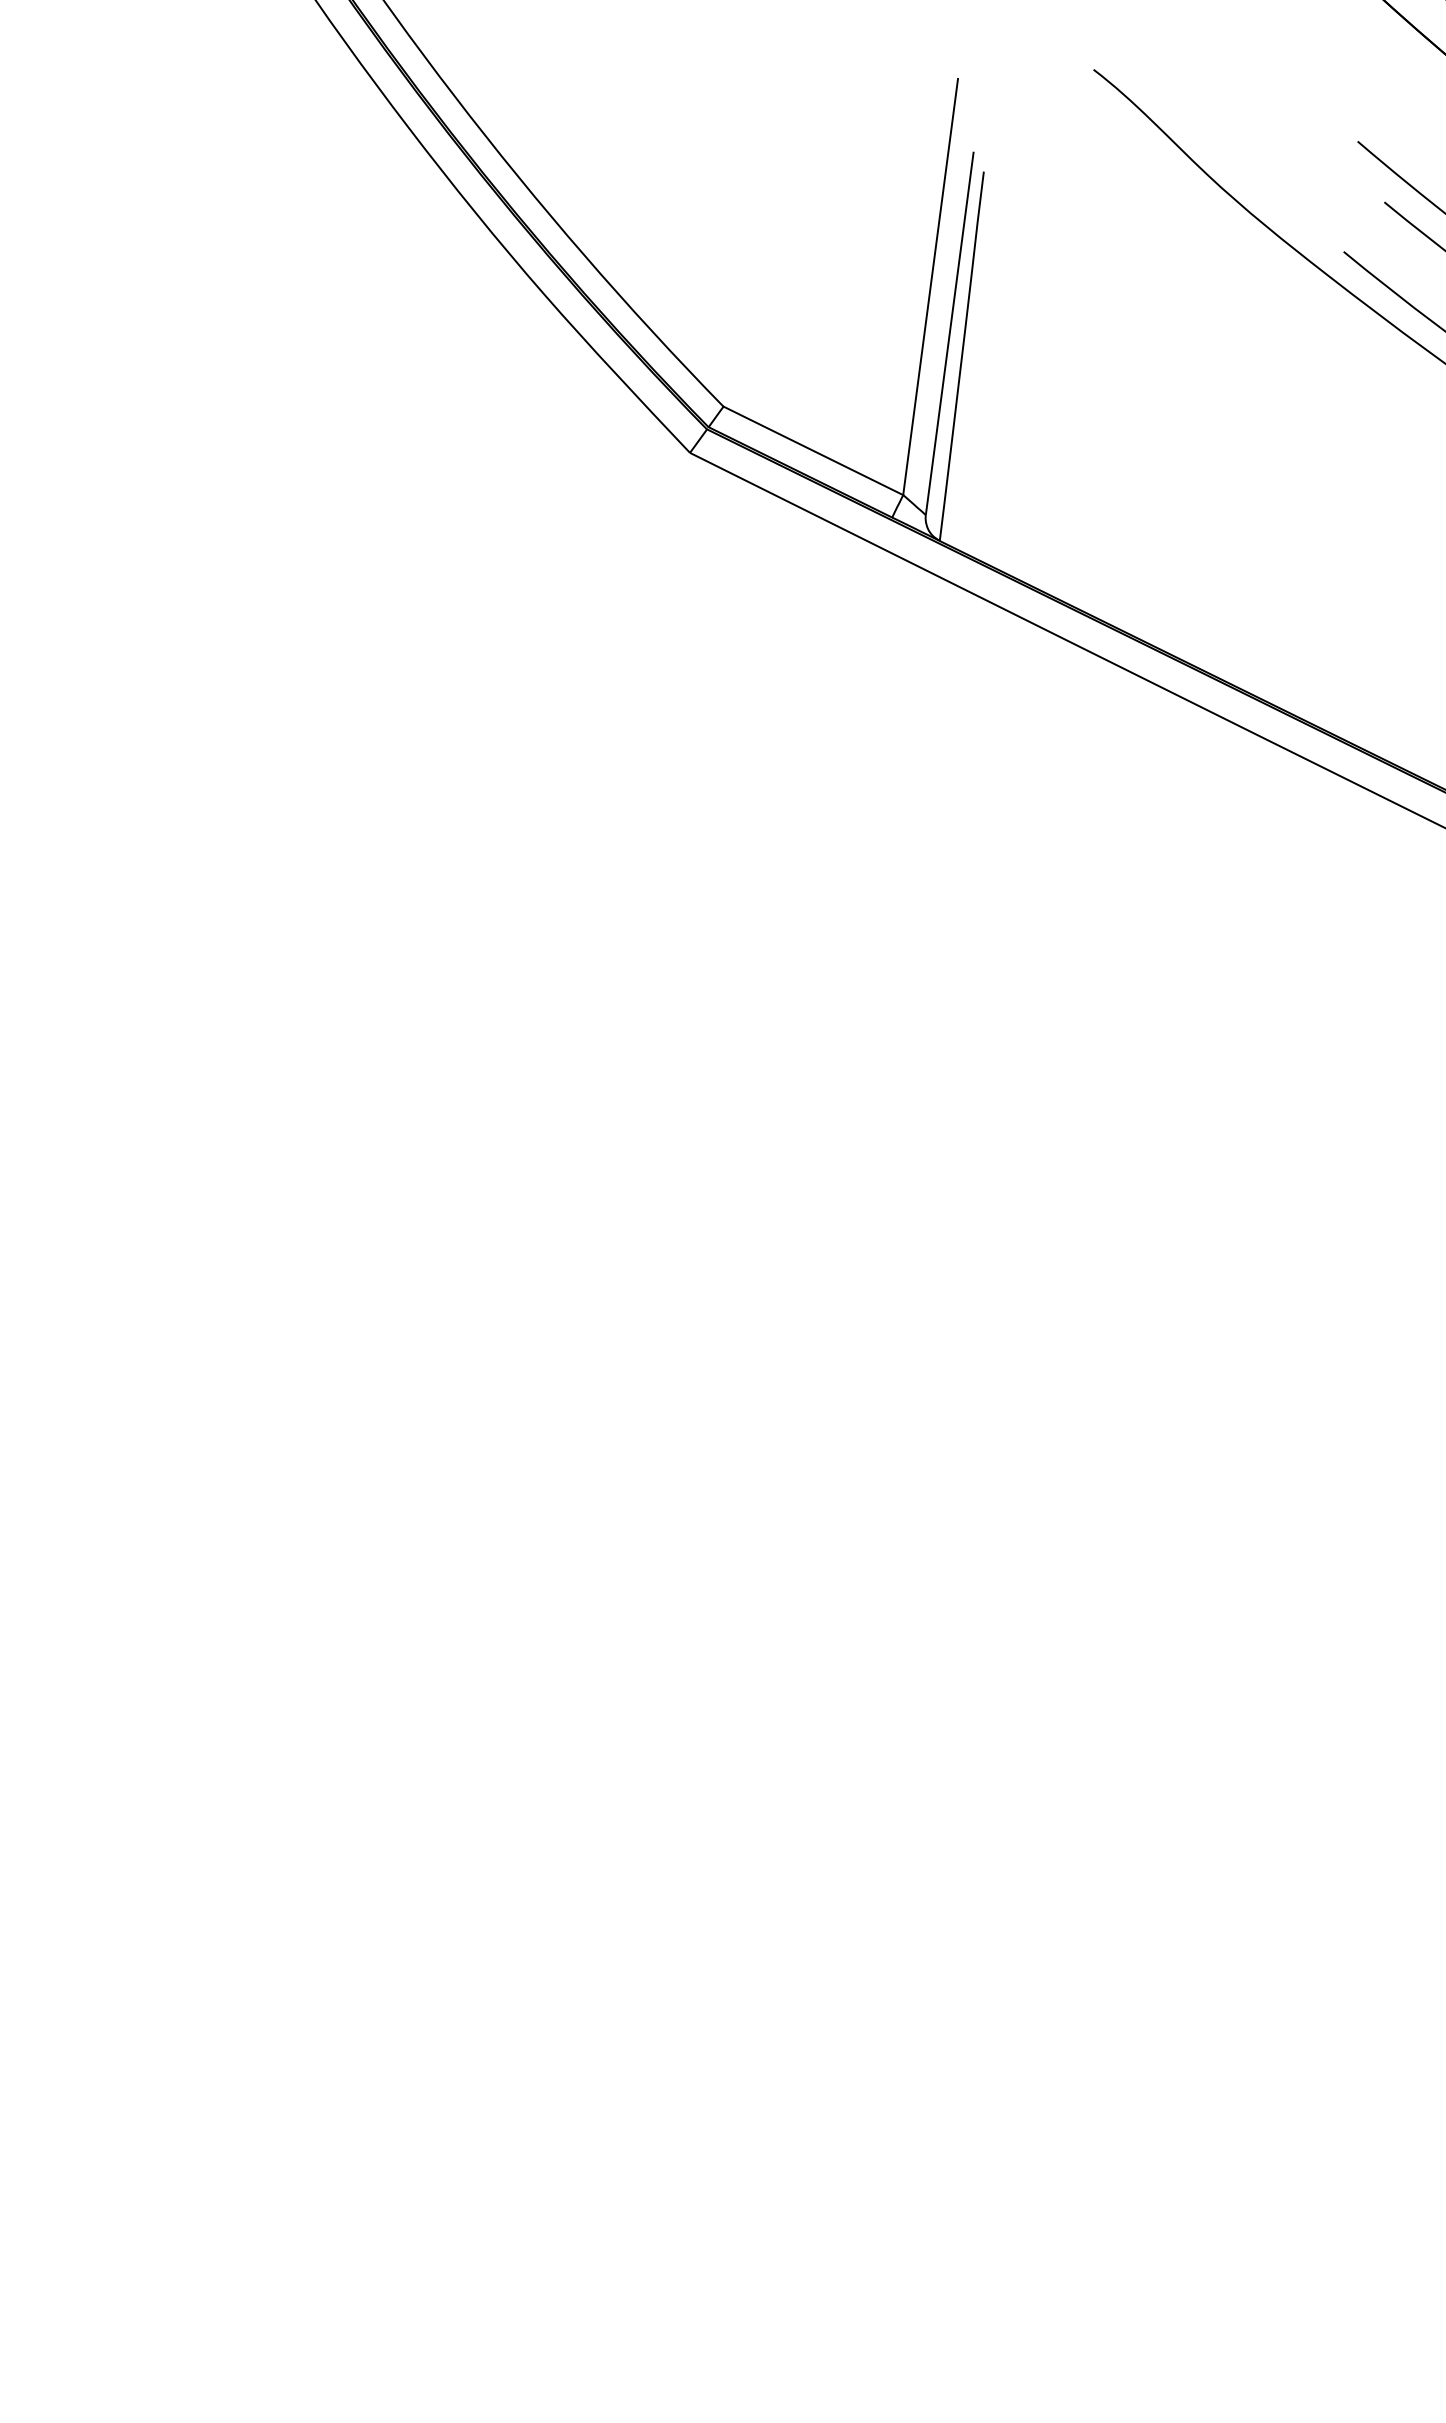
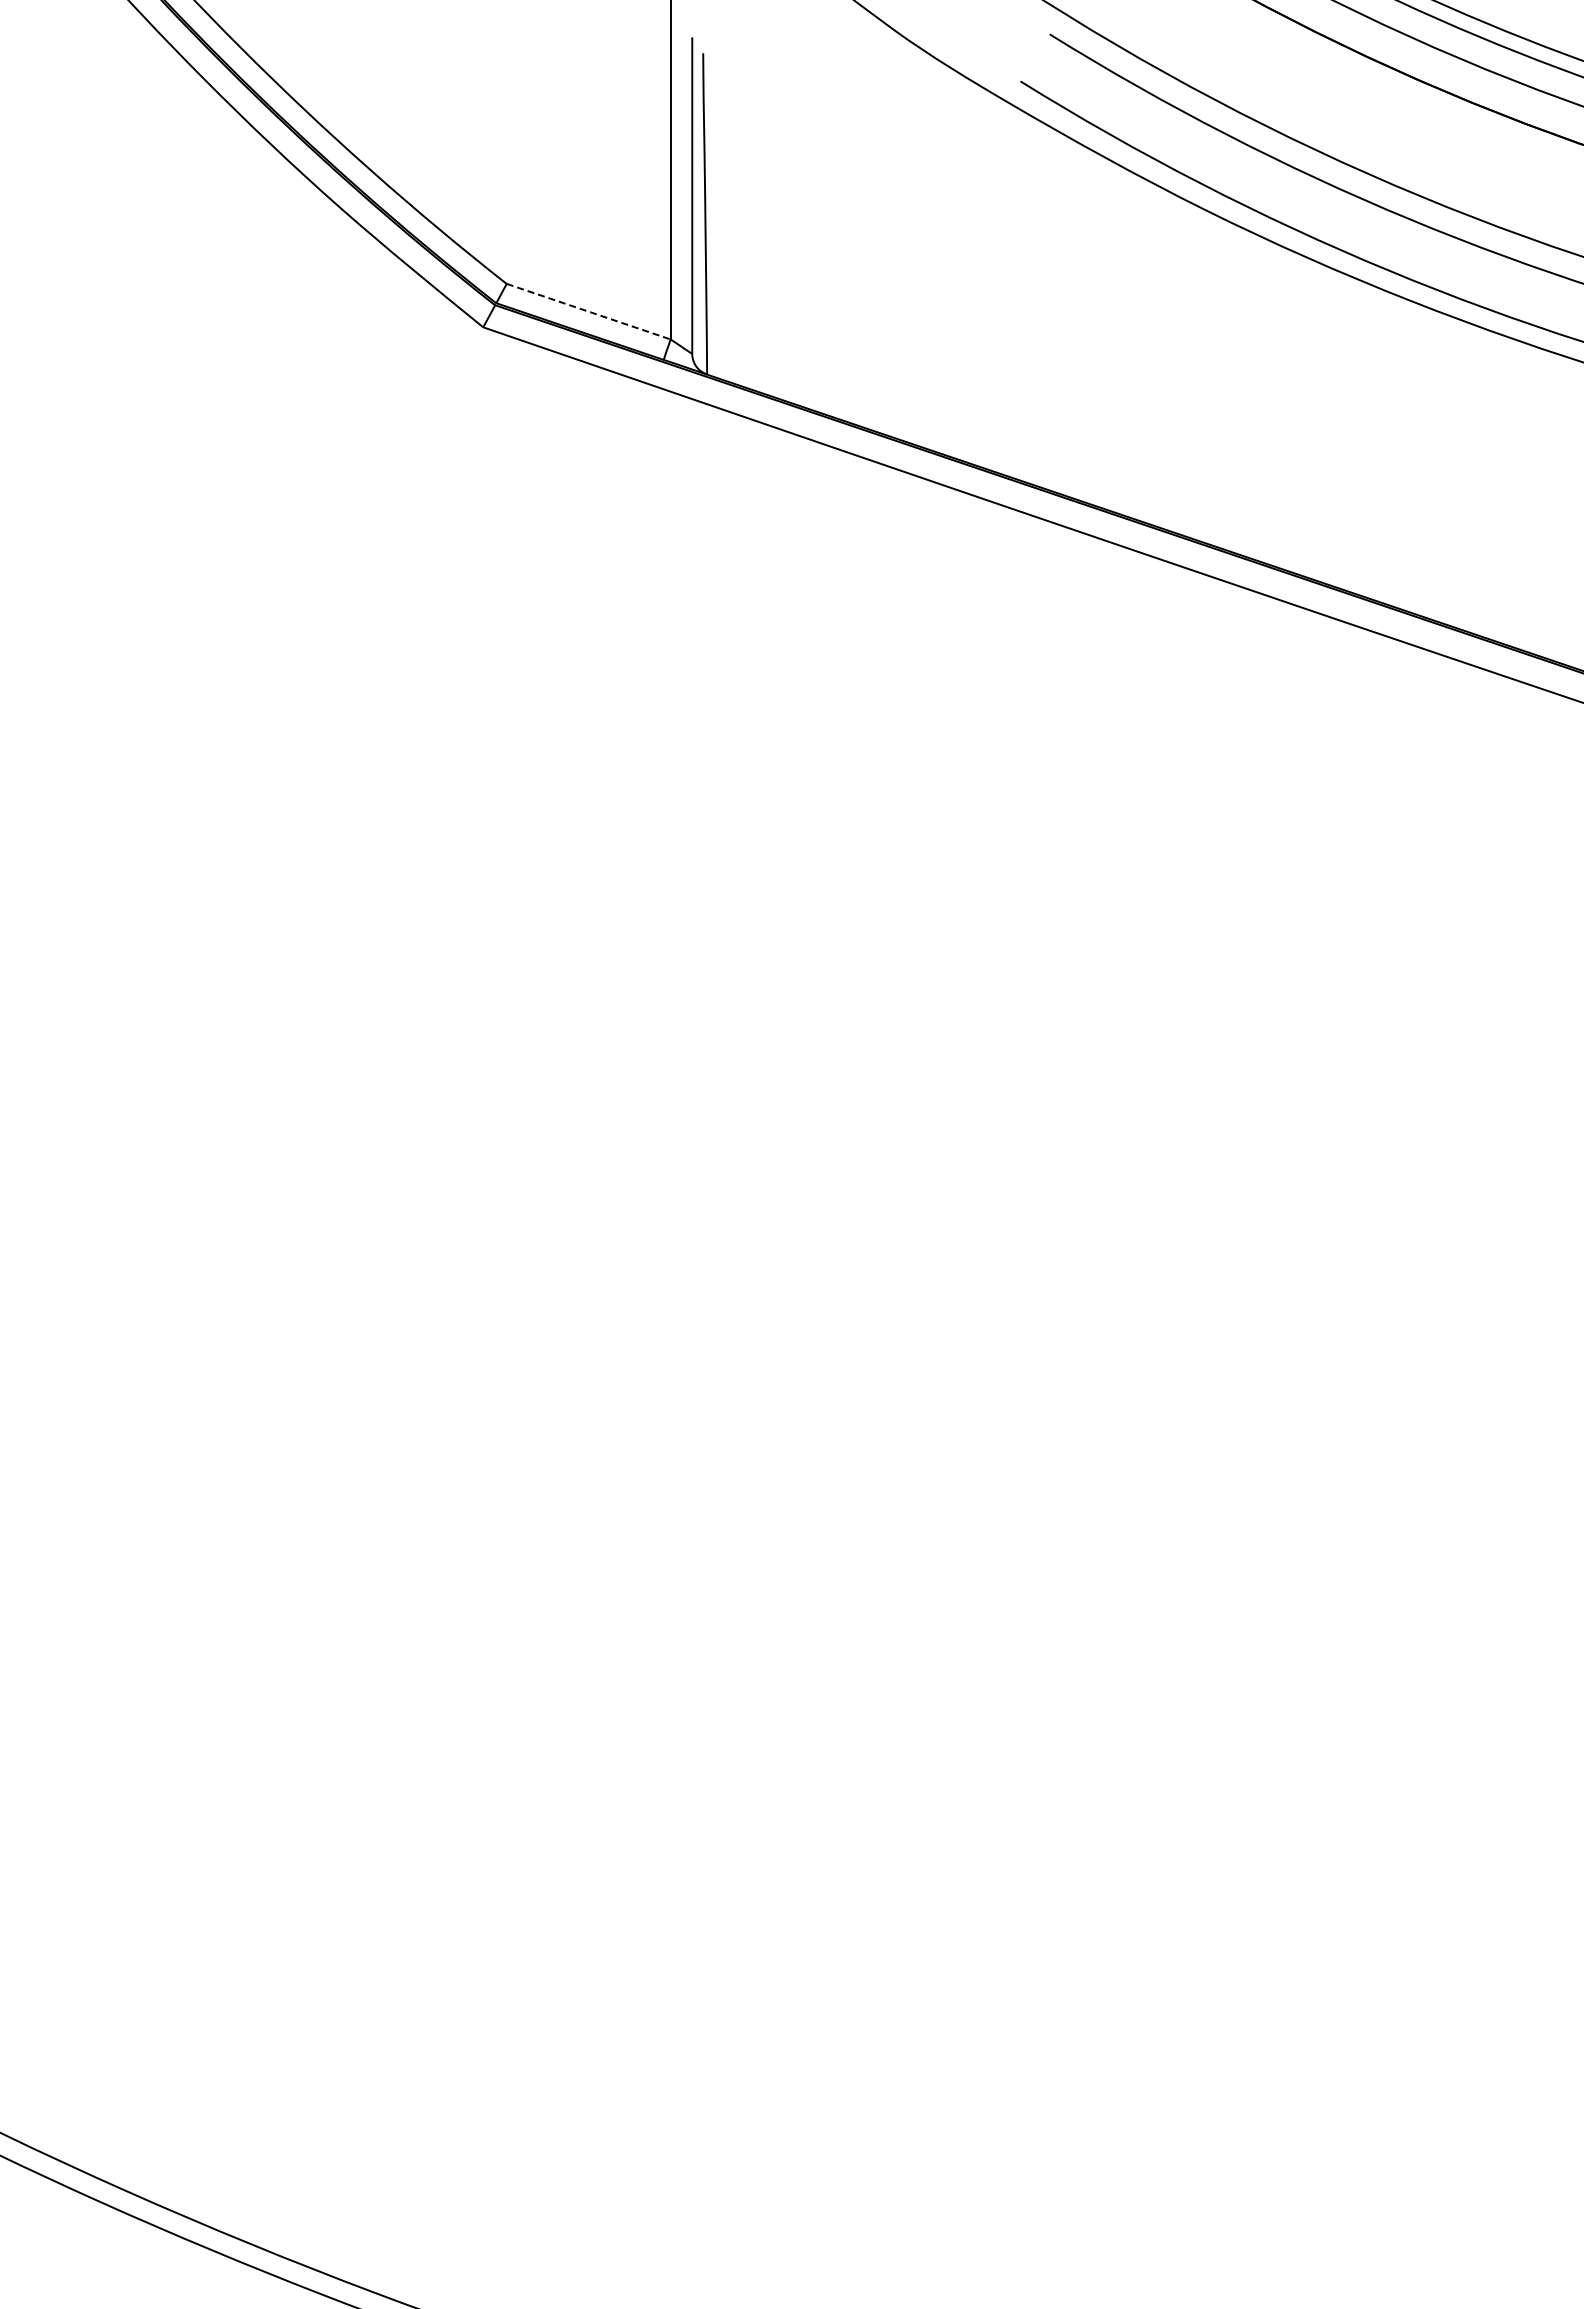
line: (813, 450) -> (588, 311), solid -> dashed

